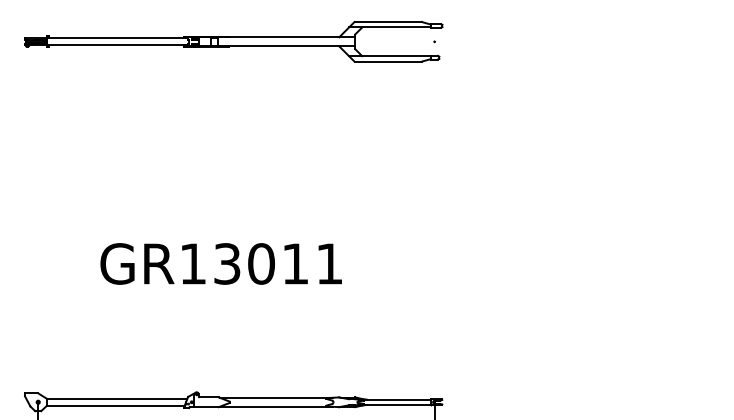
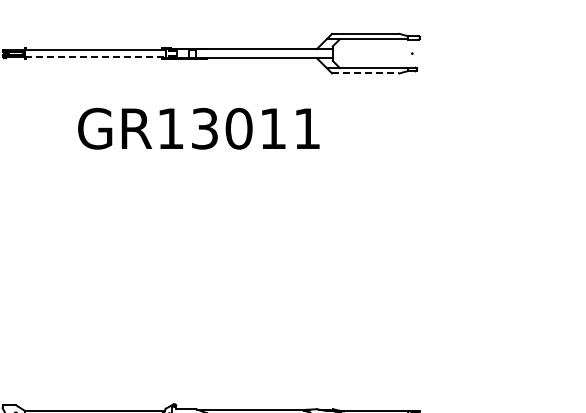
line: (118, 45) -> (96, 57), solid -> dashed
line: (388, 61) -> (366, 73), solid -> dashed
text: (220, 263) -> (198, 128), moved

